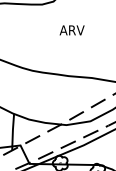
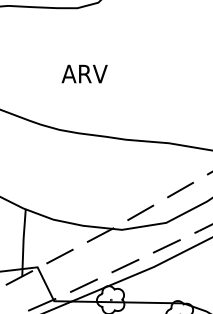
text: (71, 30) -> (83, 74), moved

